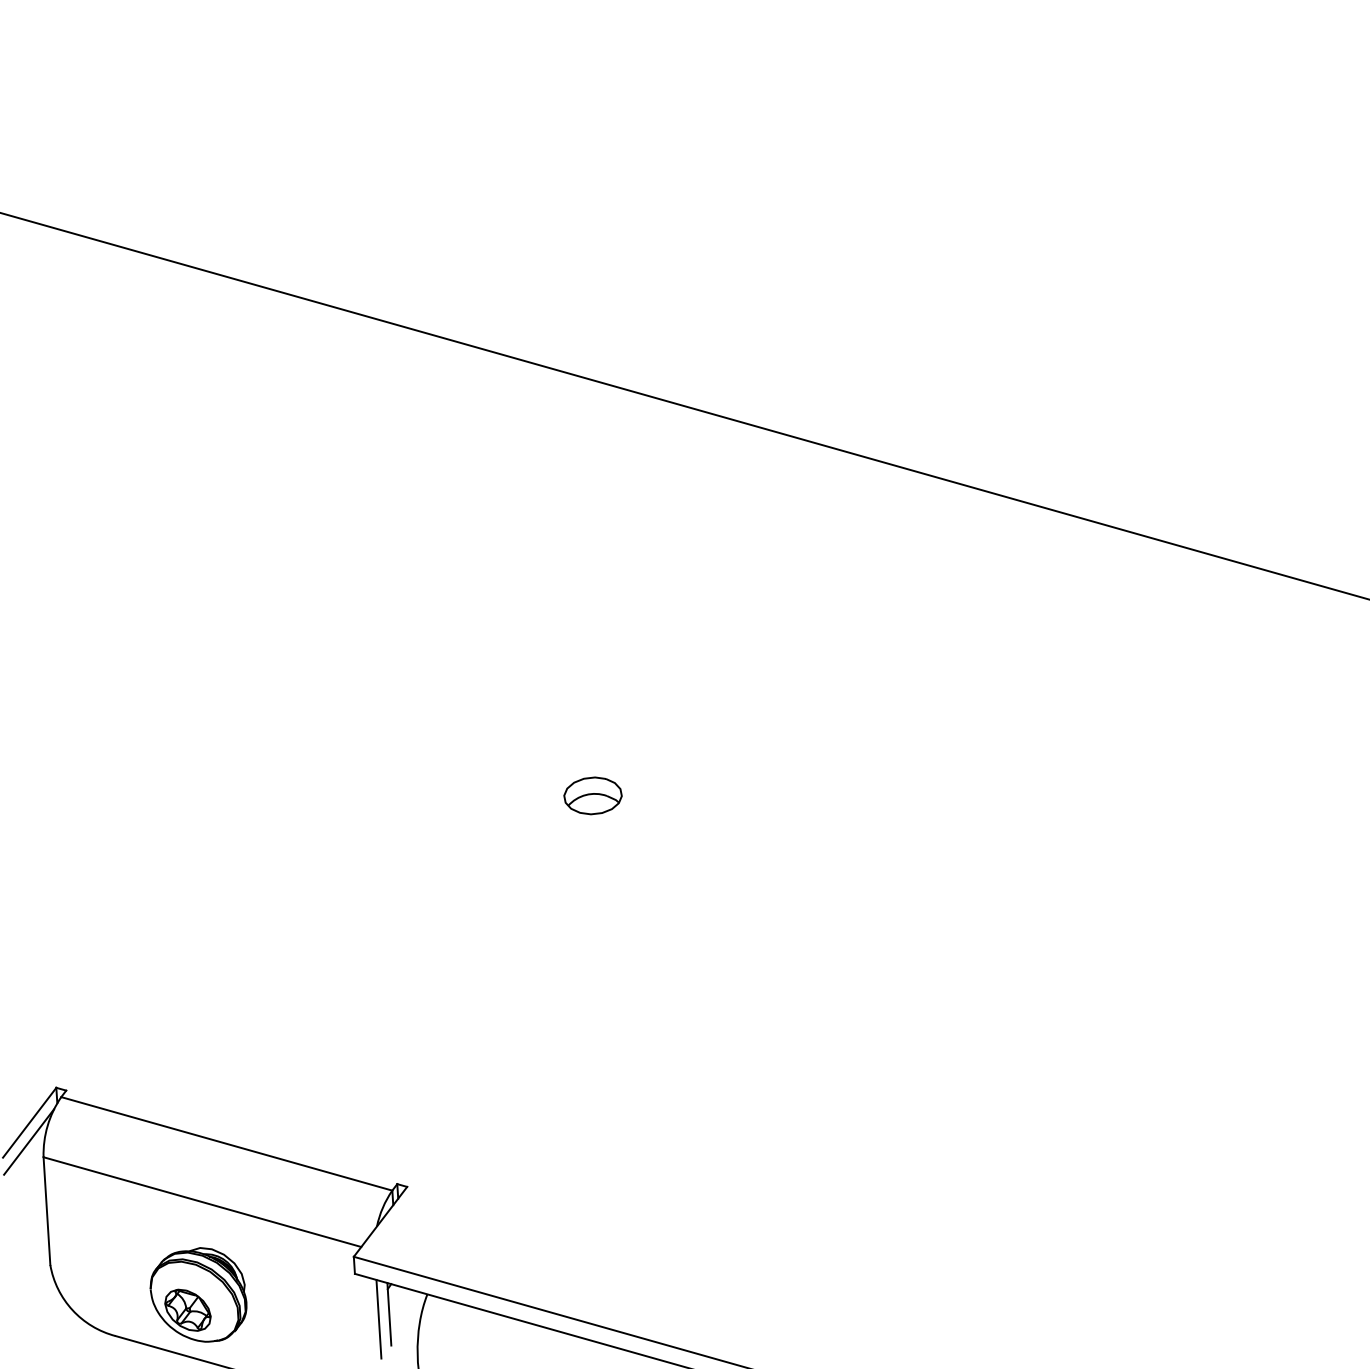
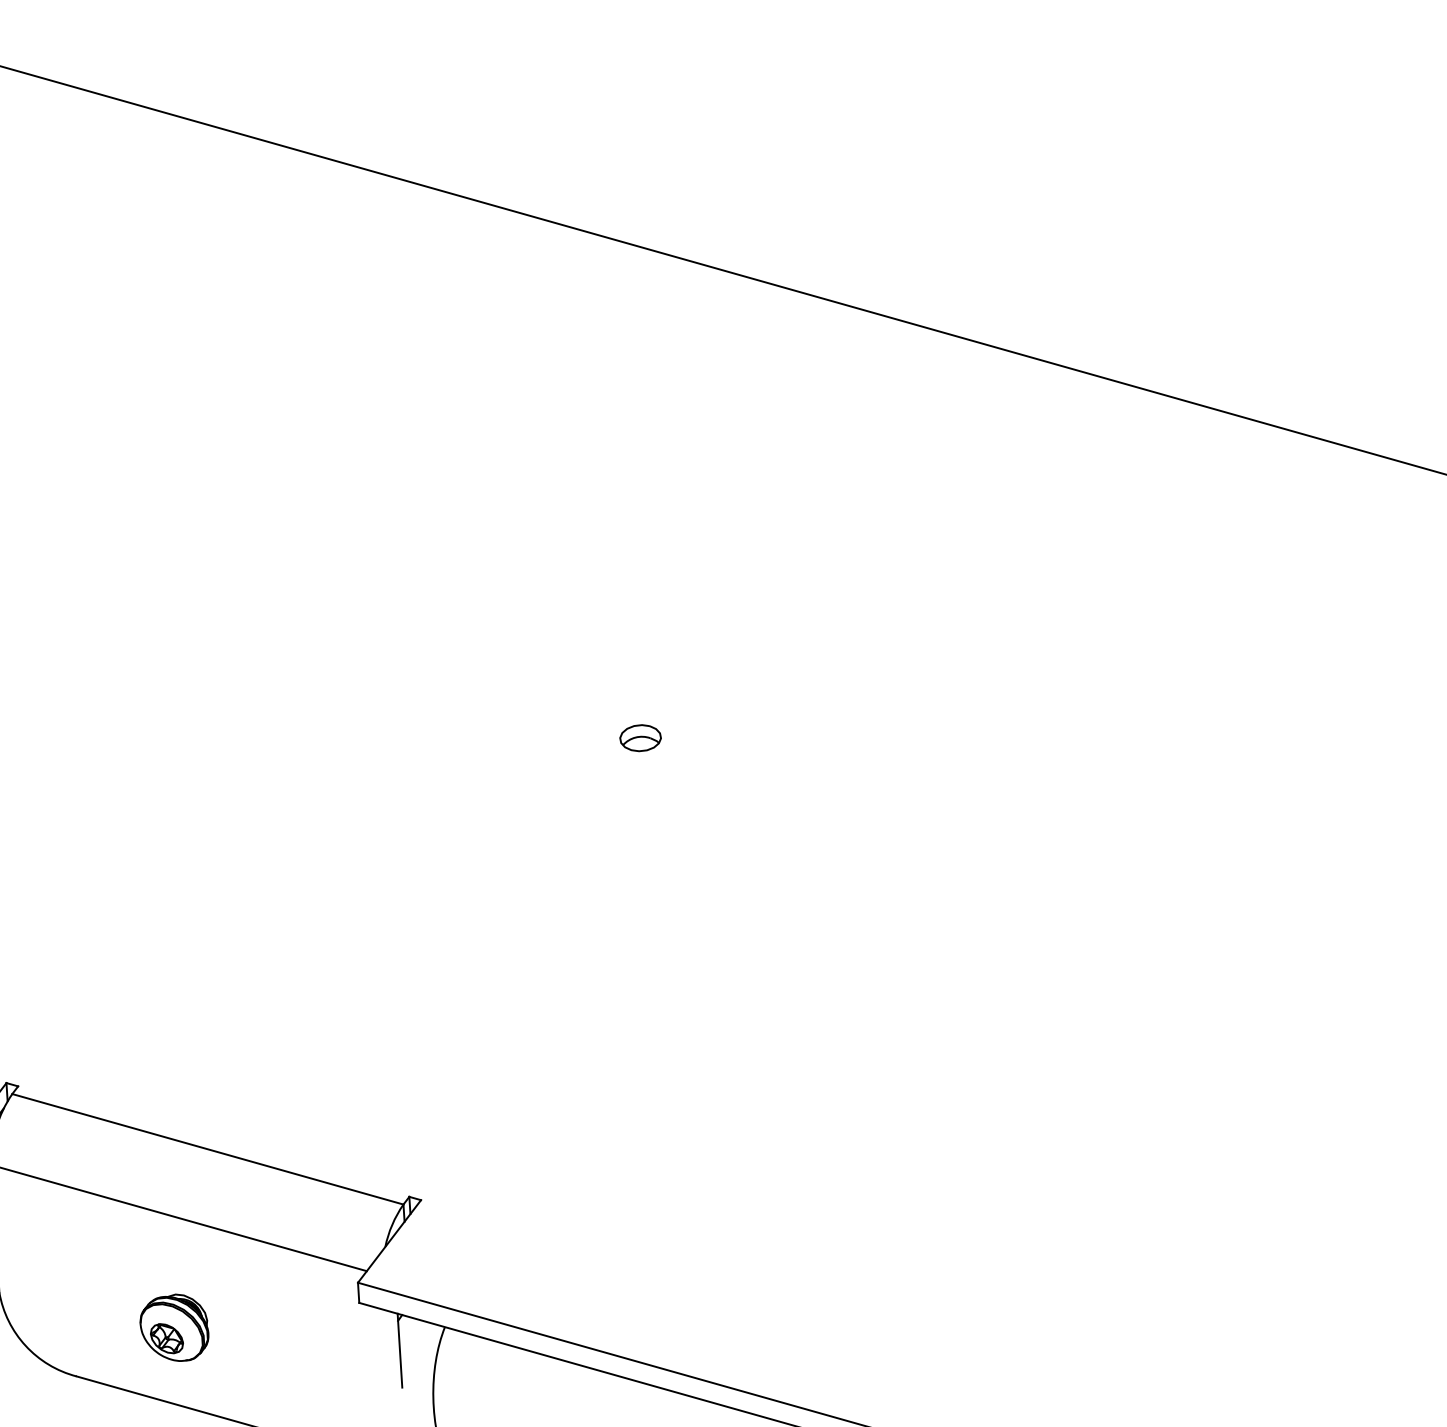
part: (592, 795) -> (639, 737), size x0.6
part: (198, 1294) -> (174, 1327), size x0.6
line: (378, 1318) -> (387, 1355), removed

